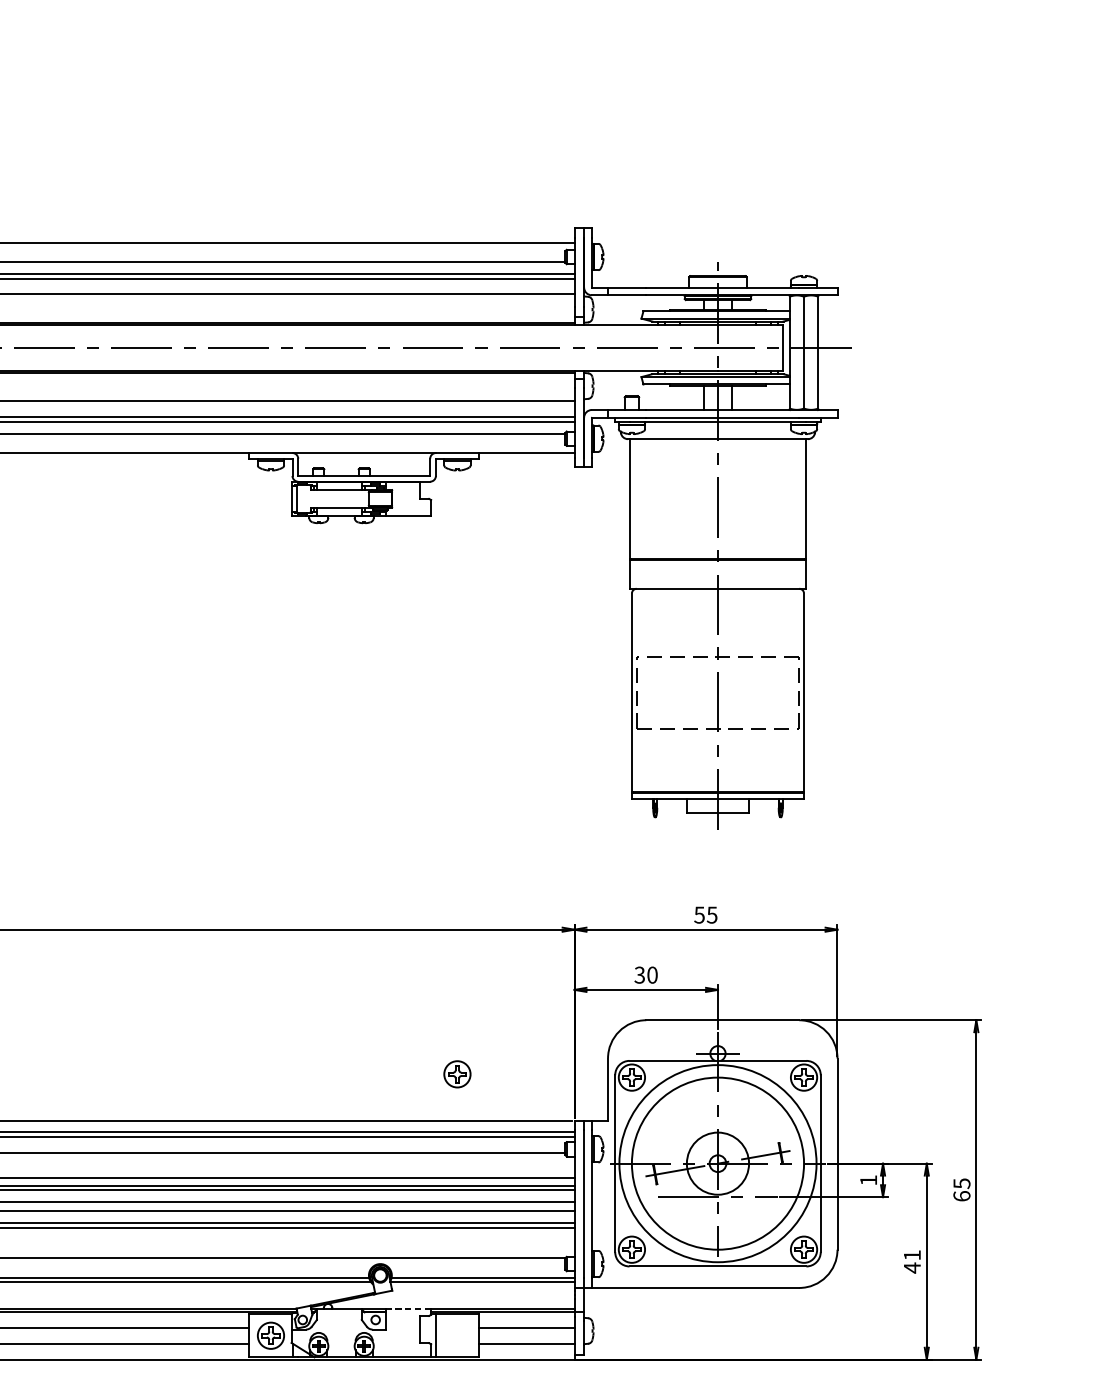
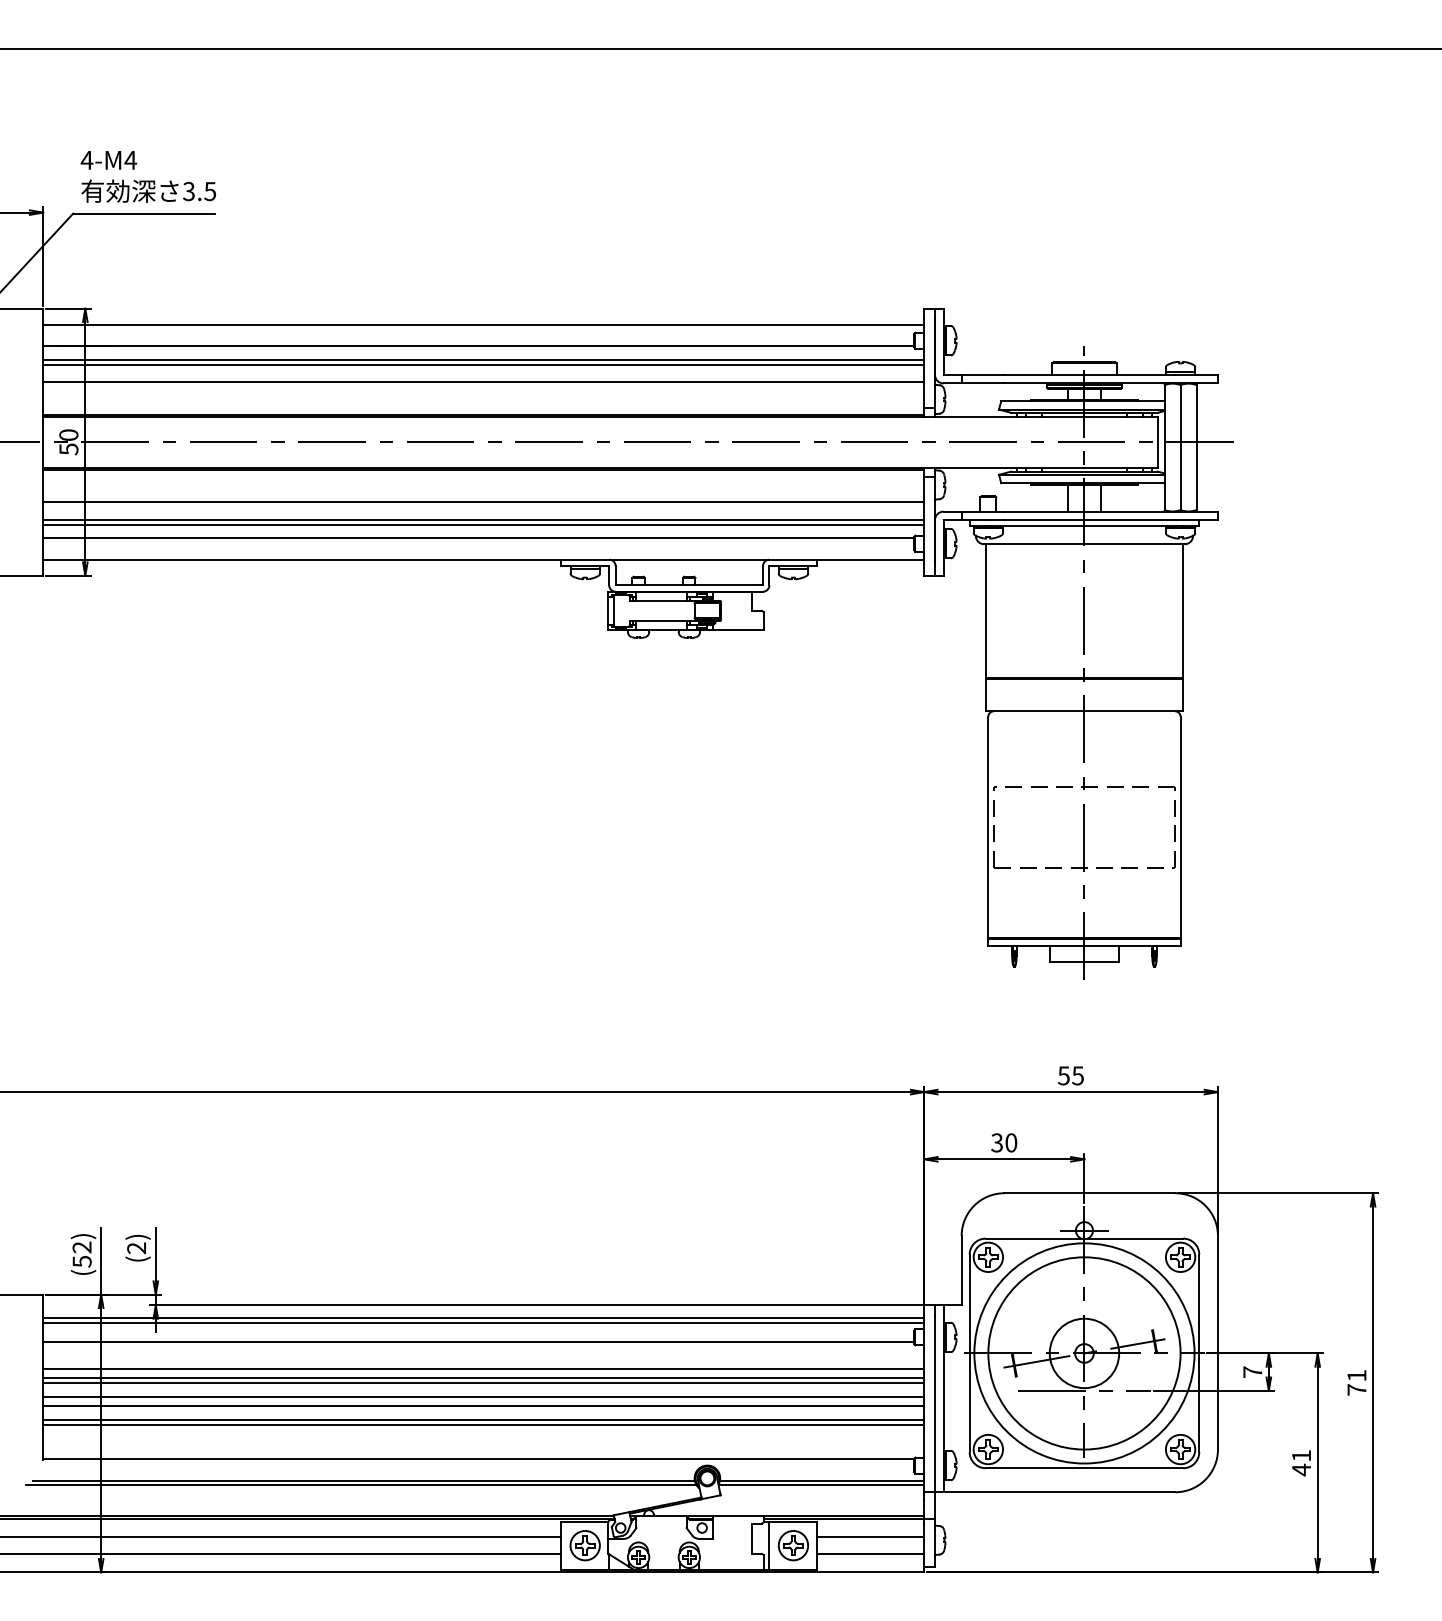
part: (456, 1074) -> (792, 1545), moved
text: (868, 1179) -> (1252, 1371), 1 -> 7
text: (961, 1189) -> (1356, 1382), 65 -> 71
line: (408, 1309) -> (738, 1516), dashed -> solid

